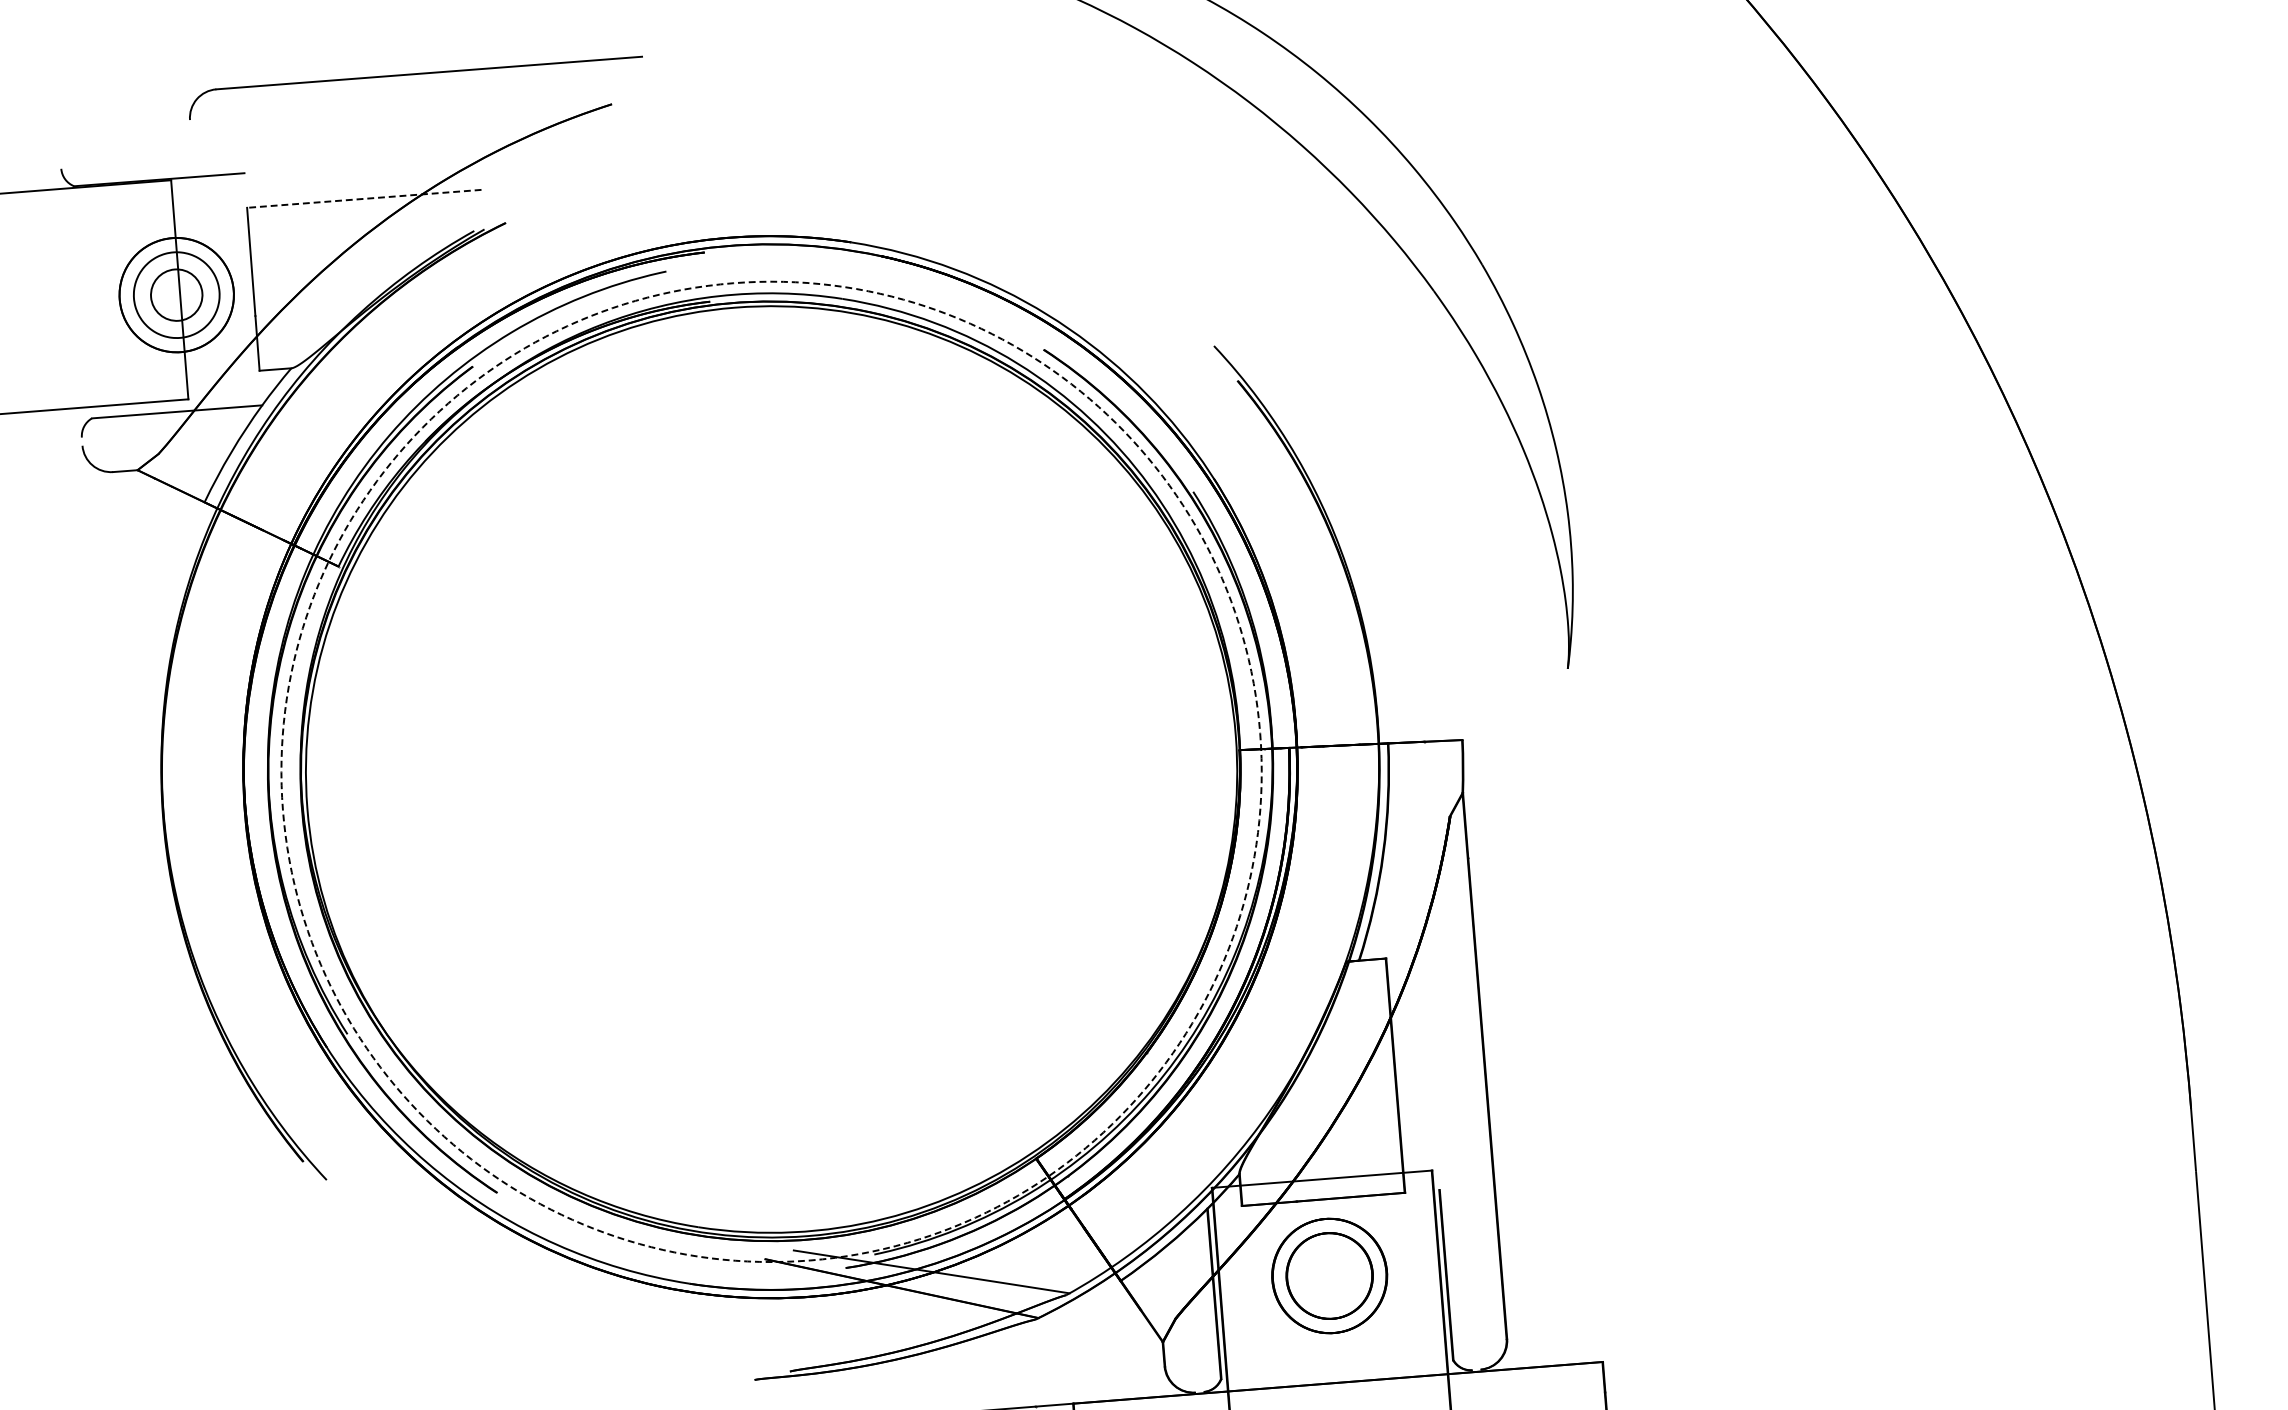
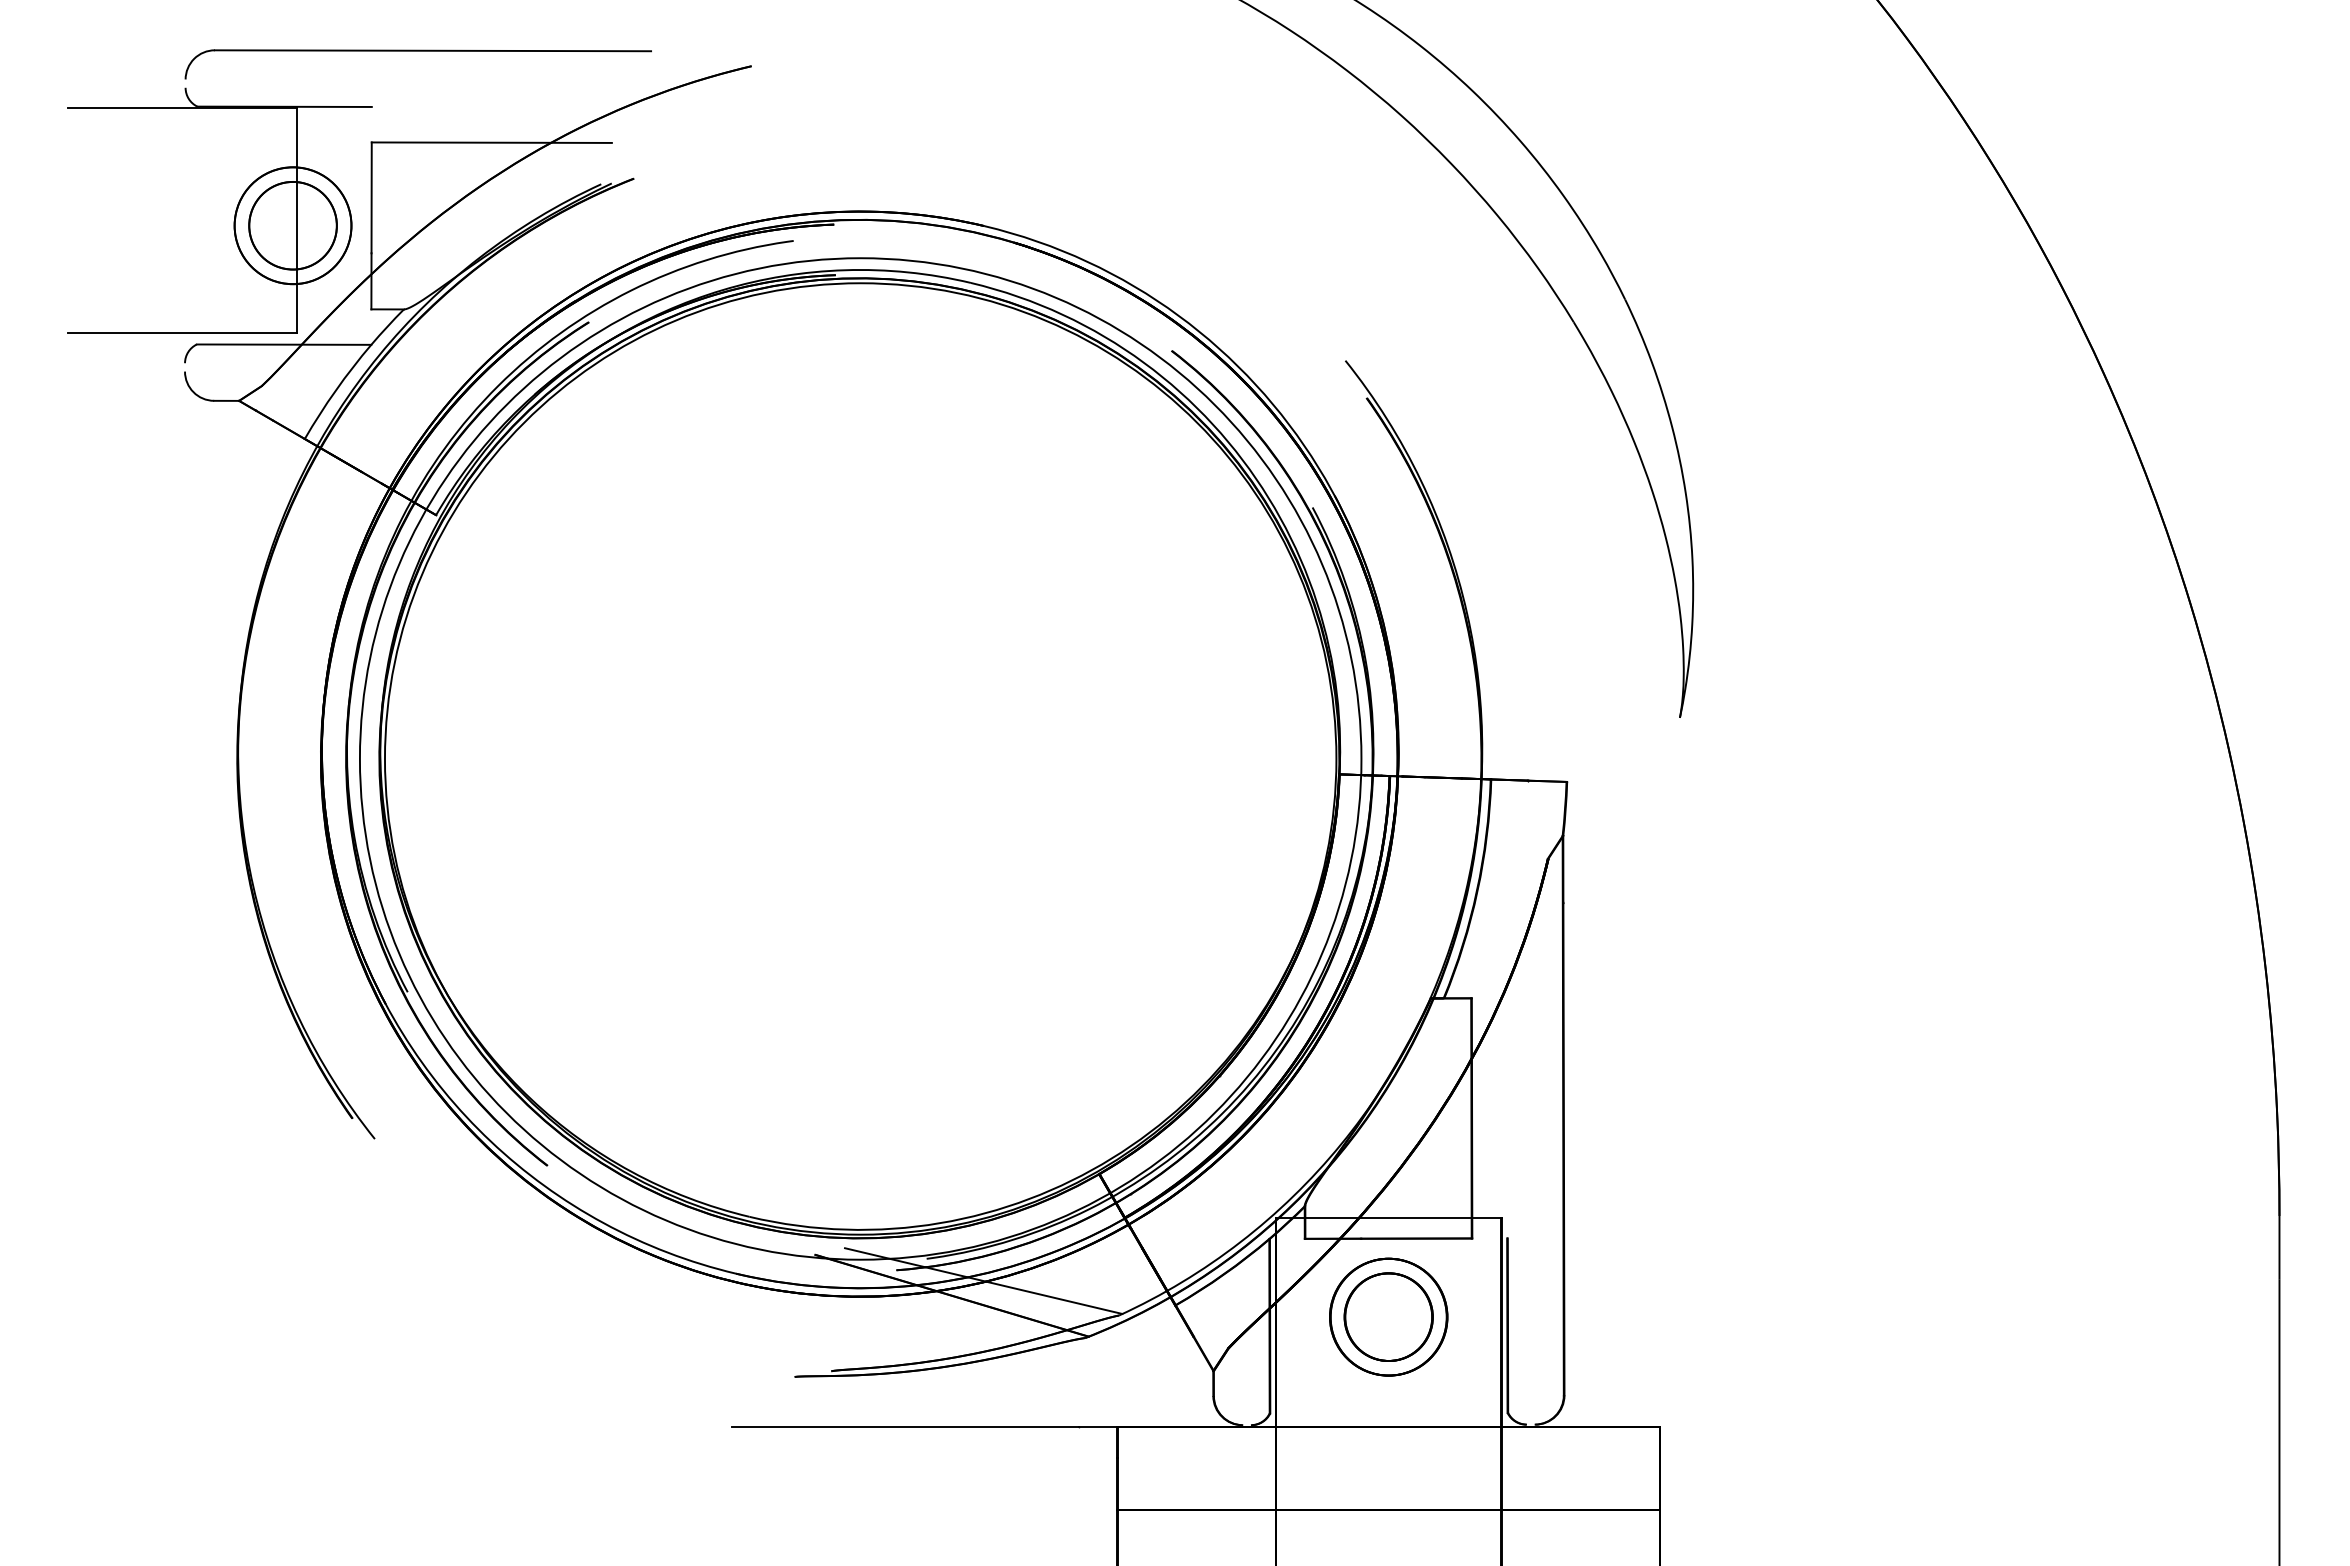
part: (414, 74) -> (417, 51), moved
line: (363, 198) -> (491, 142), dashed -> solid
circle: (176, 294) -> (292, 225), size x1.67
circle: (771, 771) -> (860, 758), dashed -> solid

